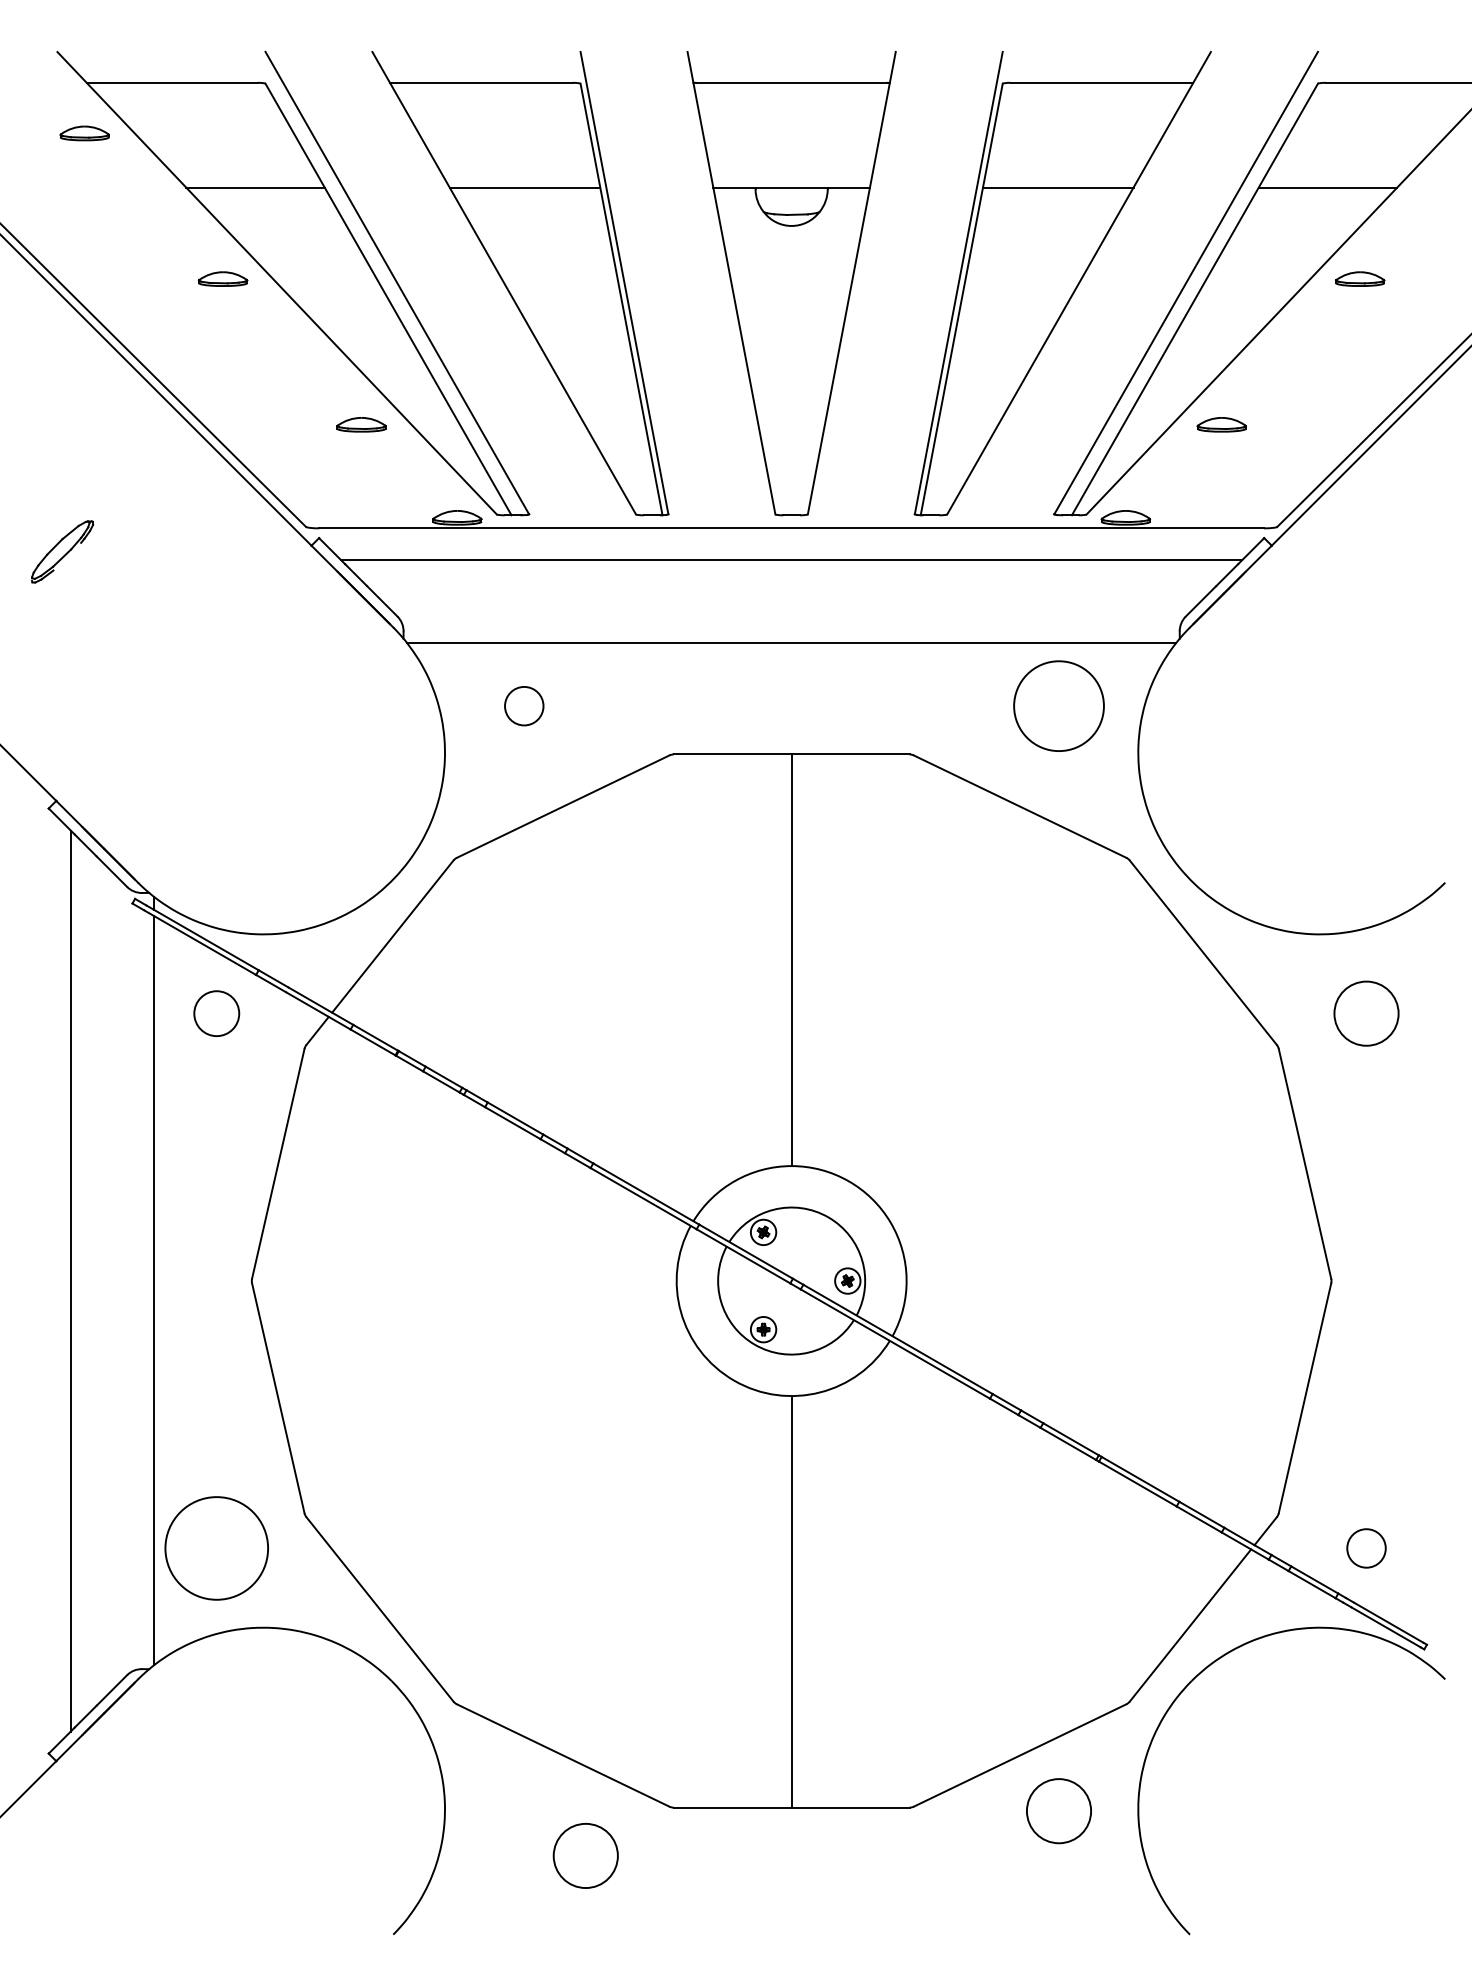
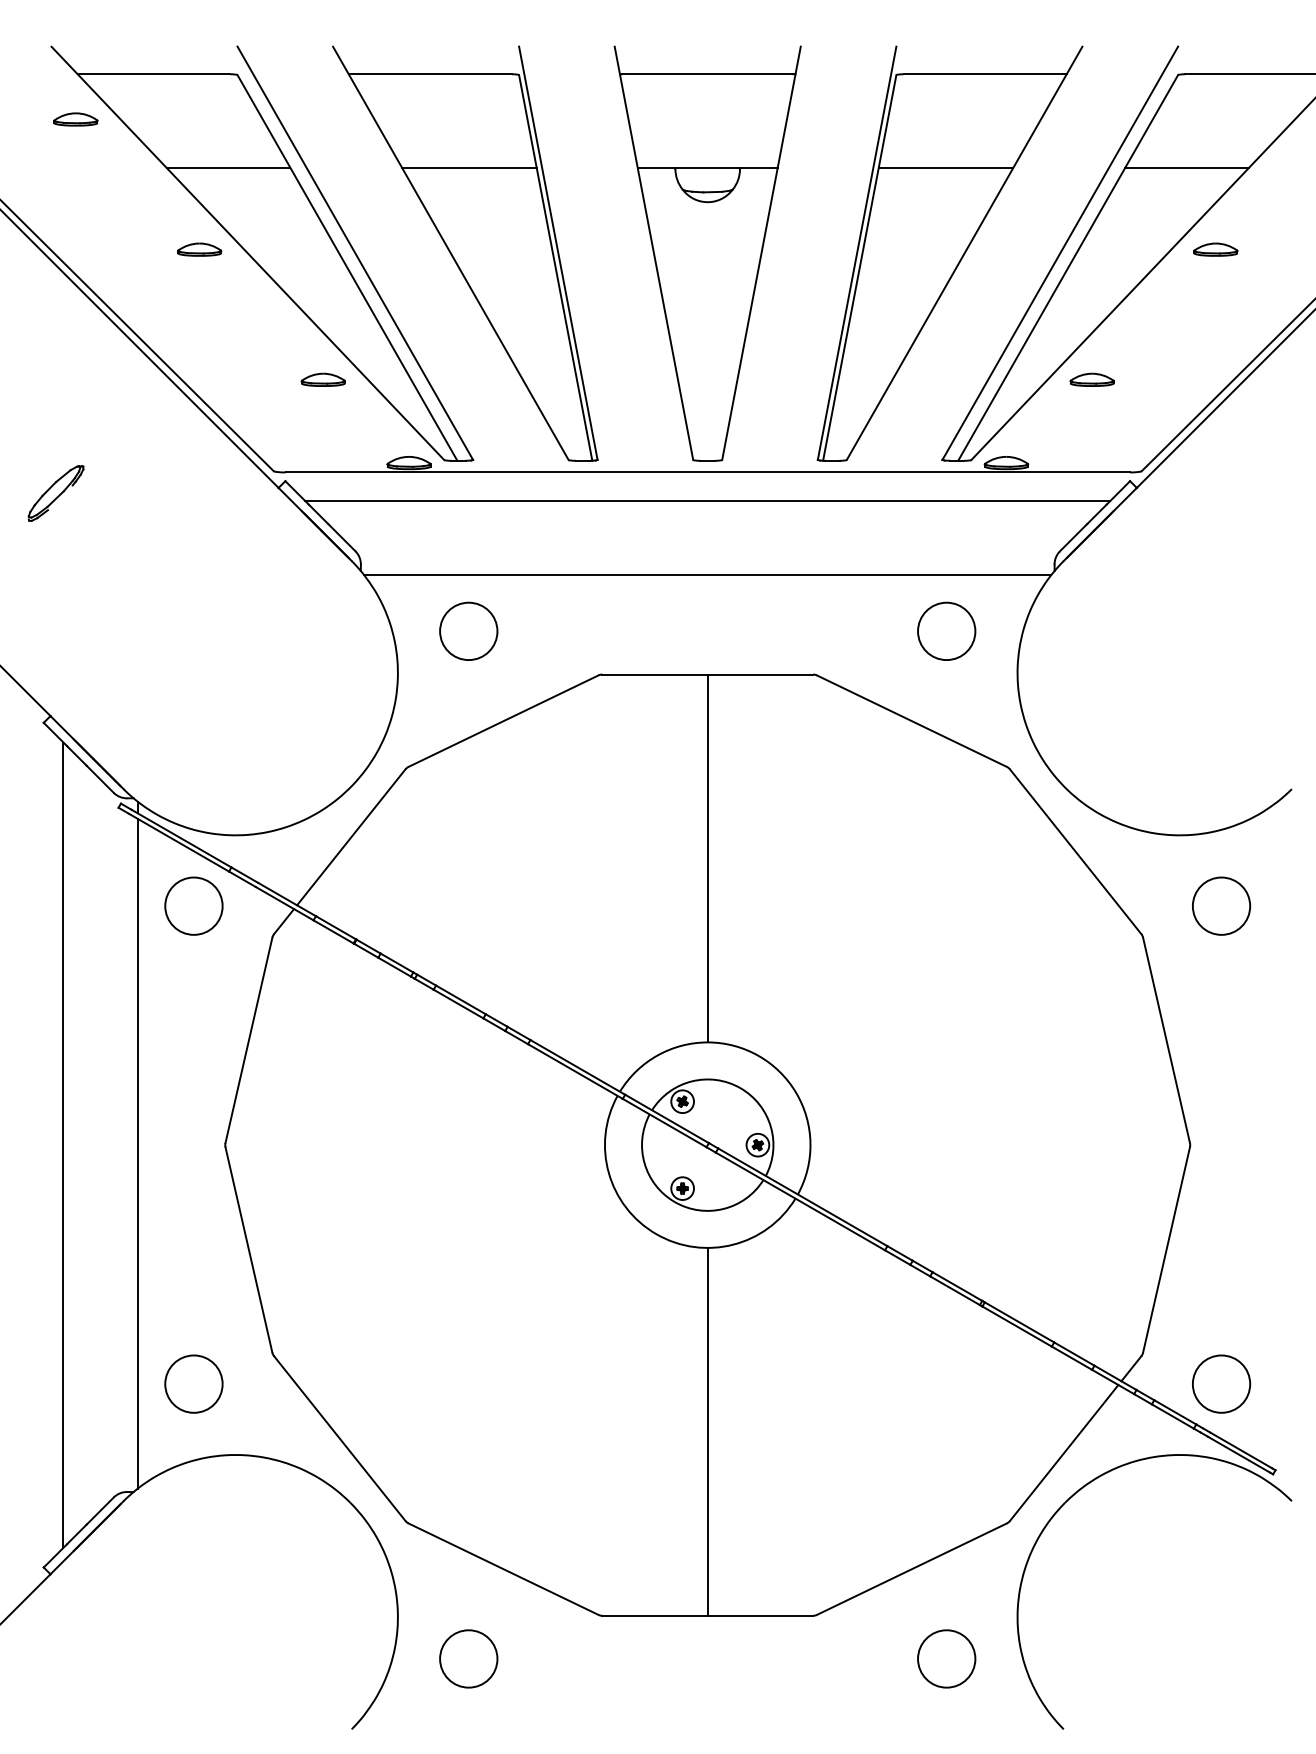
circle: (523, 706) -> (468, 631), size x1.67
circle: (1058, 706) -> (946, 631), size x0.71
circle: (216, 1012) -> (193, 905), size x1.43
circle: (216, 1547) -> (193, 1383), size x0.62
circle: (1366, 1547) -> (1221, 1383), size x1.67
circle: (1058, 1810) -> (946, 1658), moved
circle: (585, 1855) -> (468, 1658), moved

